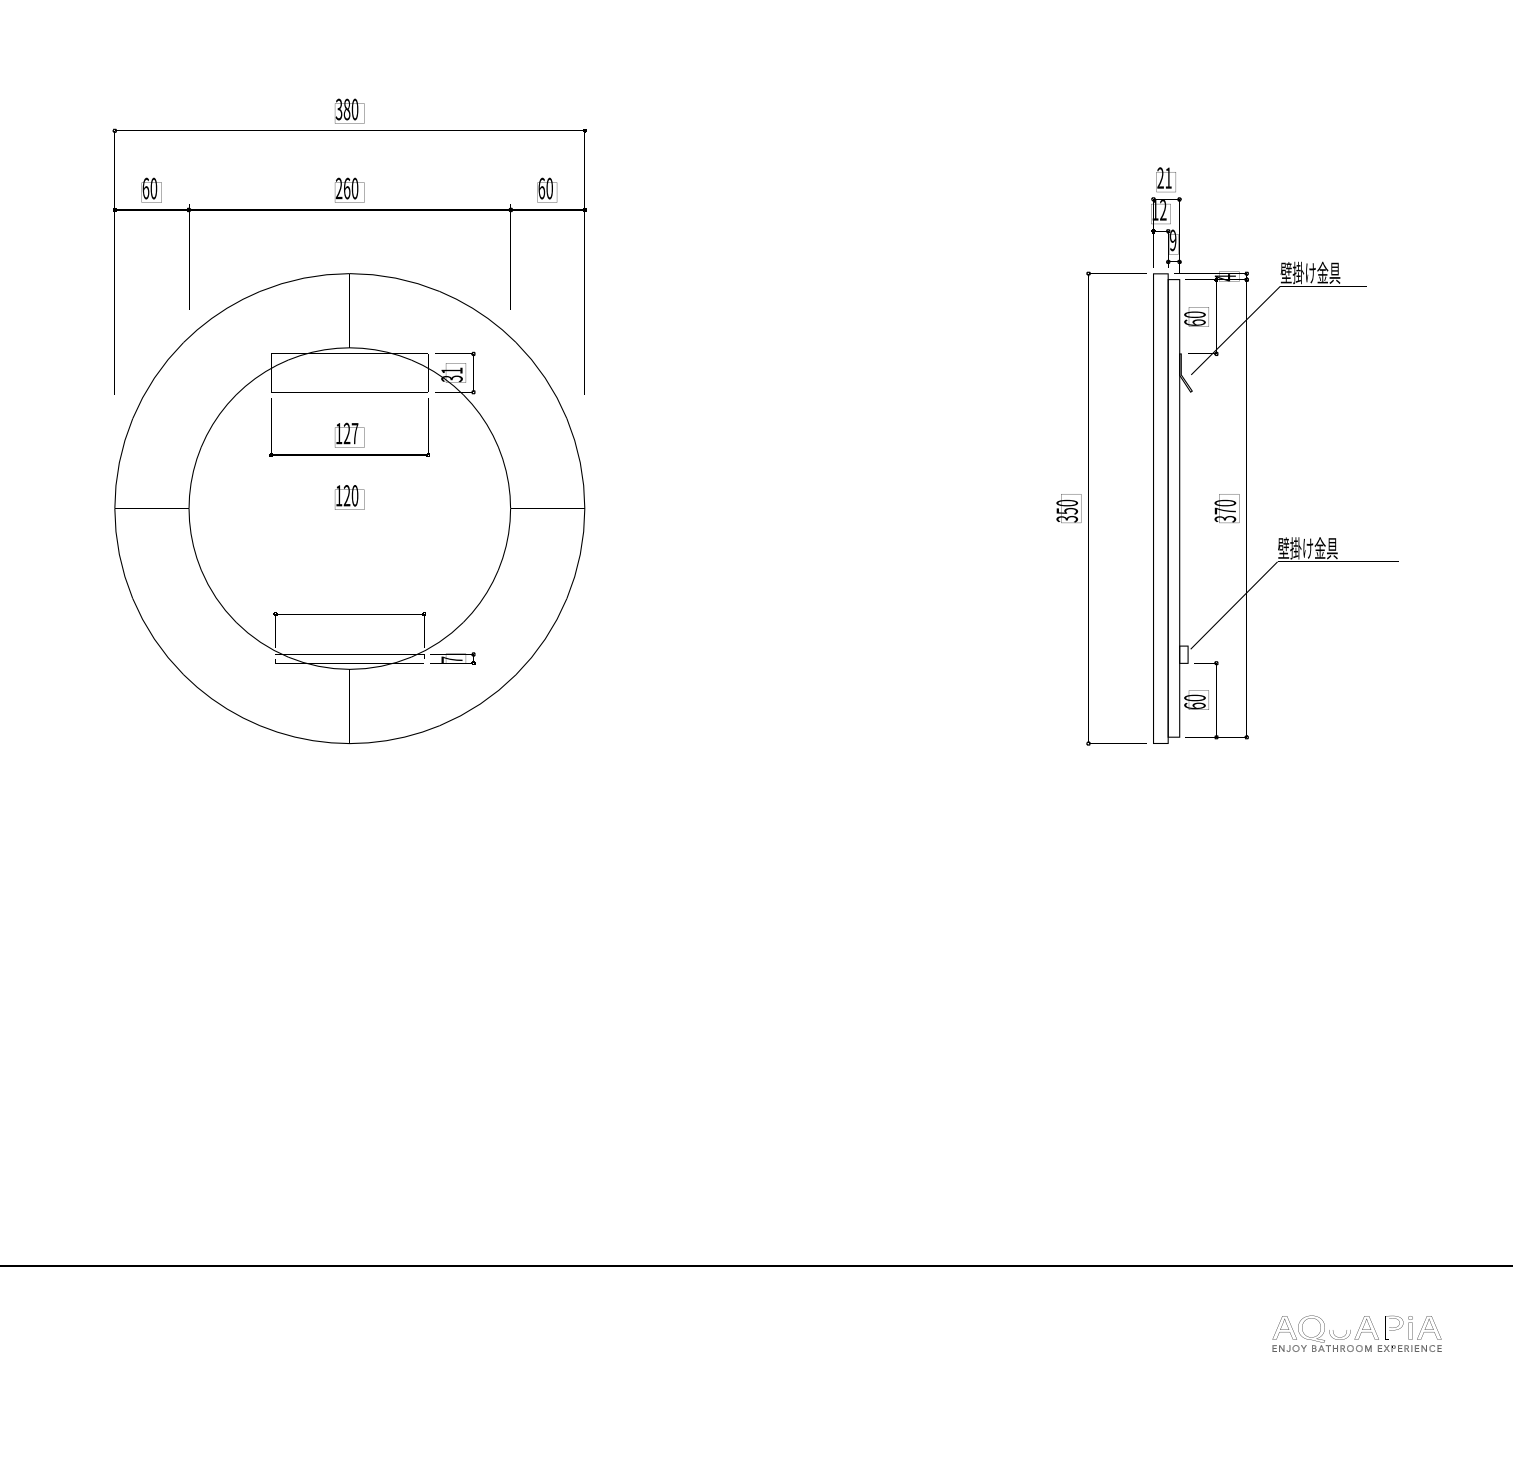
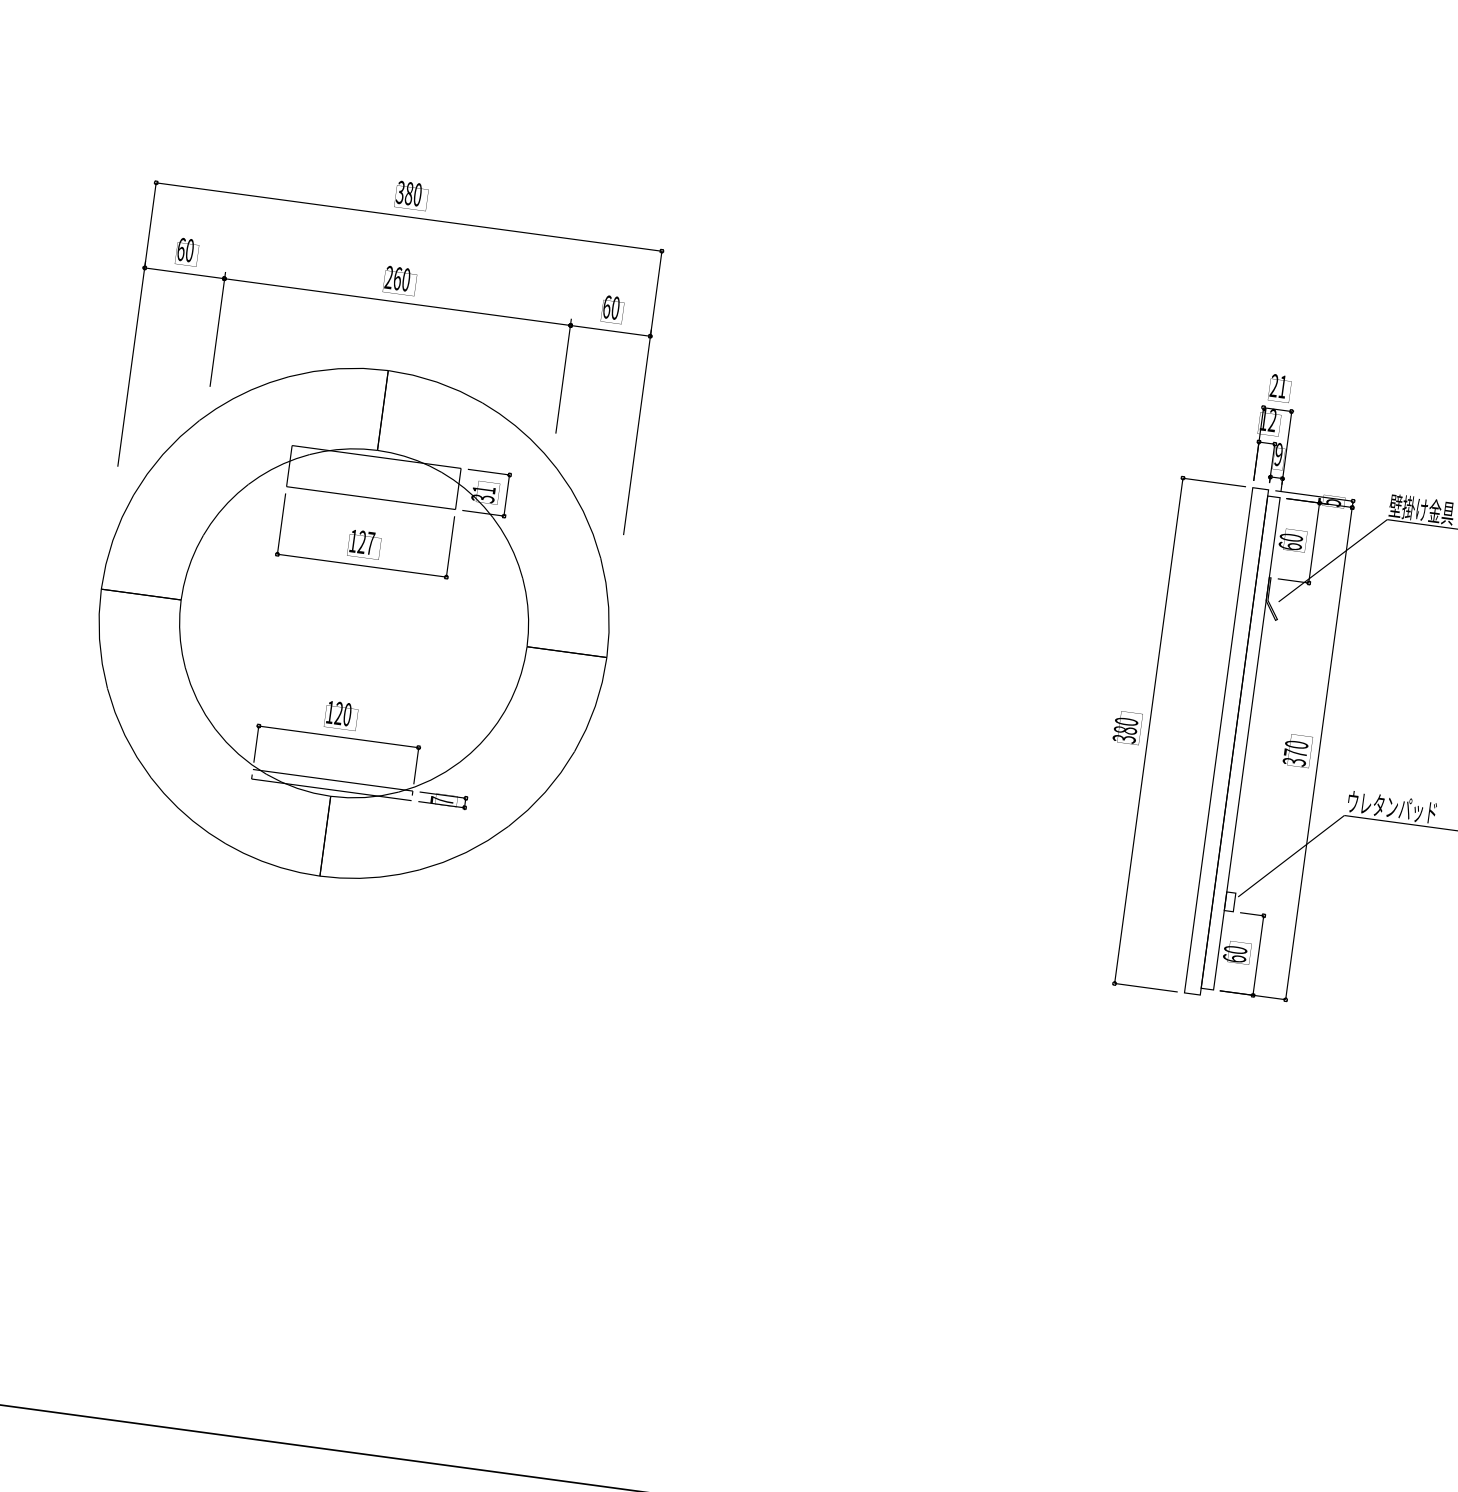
text: (1225, 277) -> (1329, 502), 4 -> 5
text: (349, 497) -> (341, 715), moved
text: (1066, 510) -> (1124, 729), 350 -> 380
text: (1319, 548) -> (1391, 807), 壁掛け金具 -> ウレタンパッド

